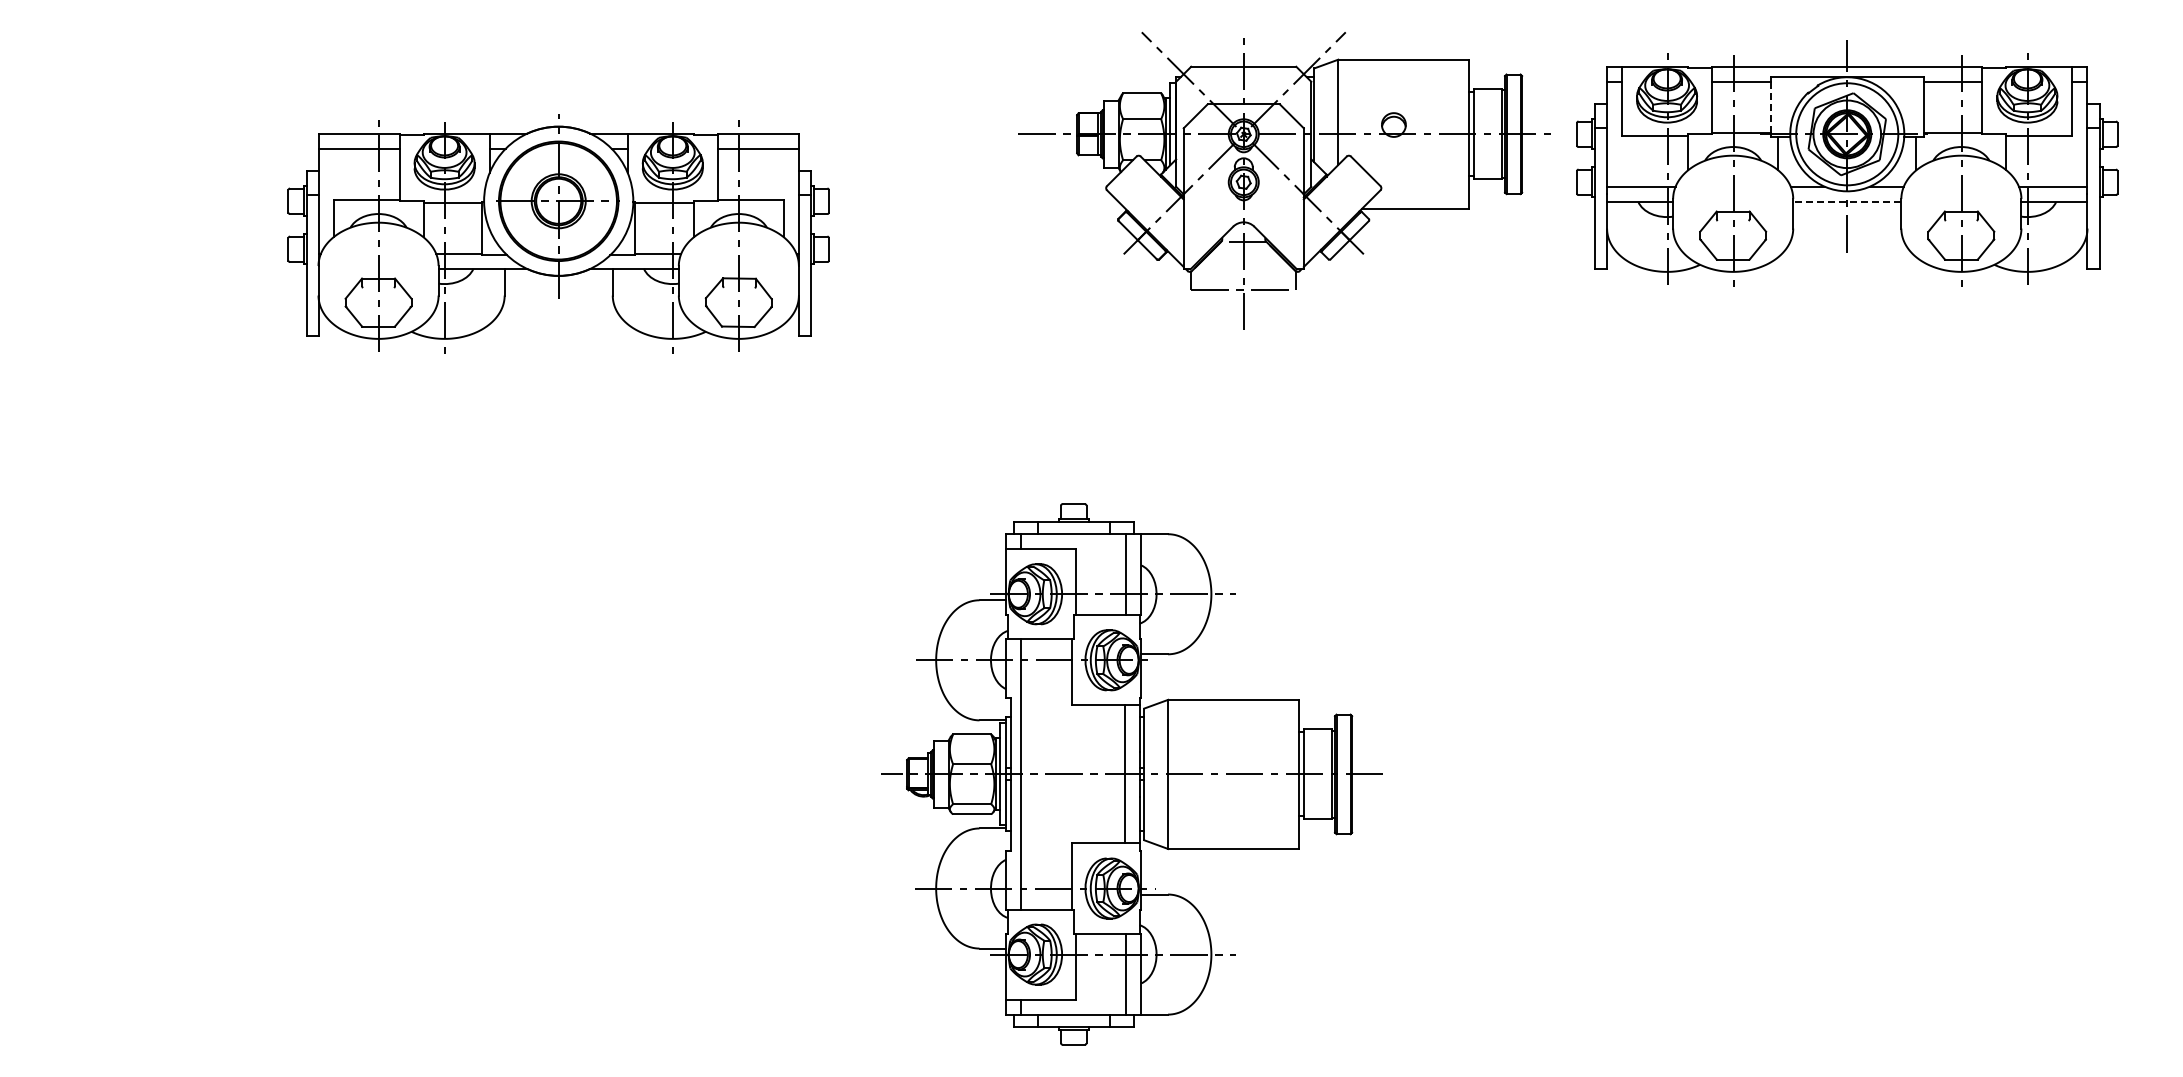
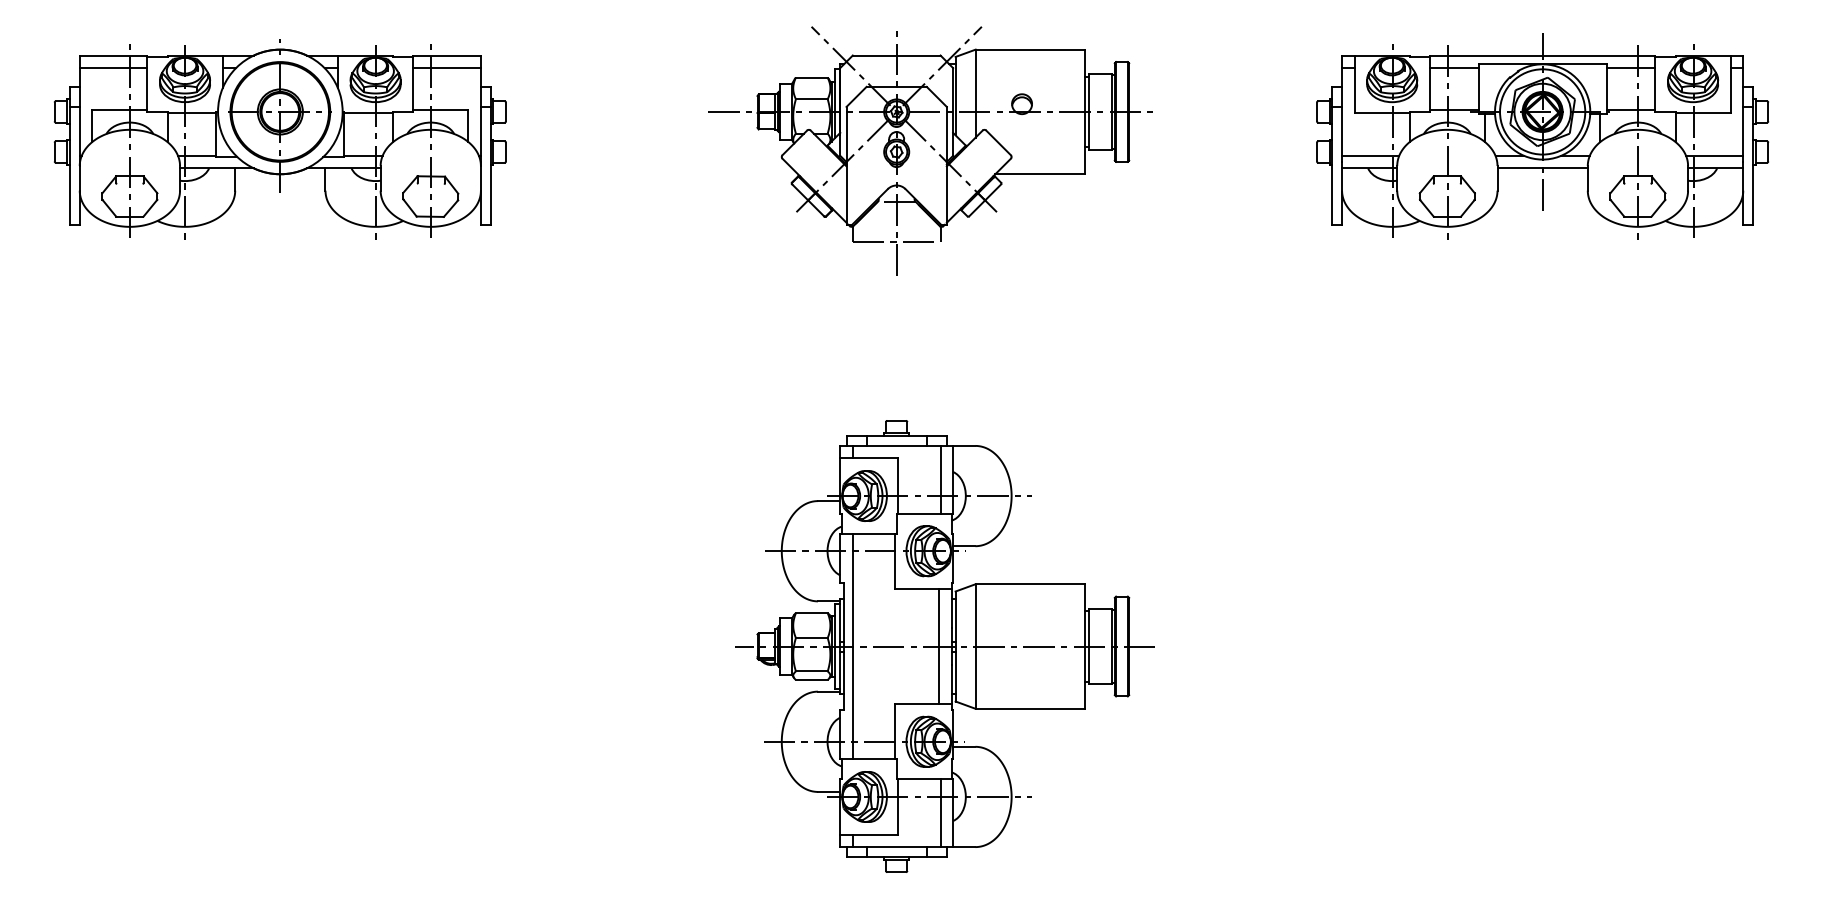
line: (1770, 107) -> (1478, 89), dashed -> solid
part: (1284, 180) -> (930, 150), moved
line: (1846, 201) -> (1542, 168), dashed -> solid
part: (558, 233) -> (280, 138), moved

